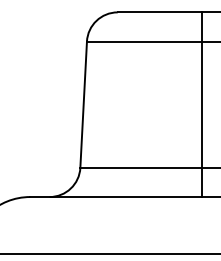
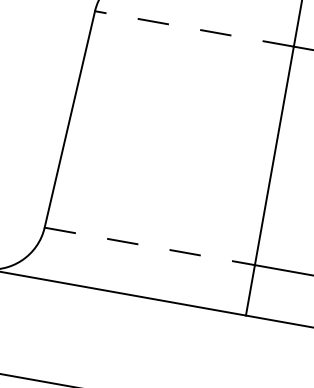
line: (143, 41) -> (192, 28), solid -> dashed
line: (141, 167) -> (150, 245), solid -> dashed

